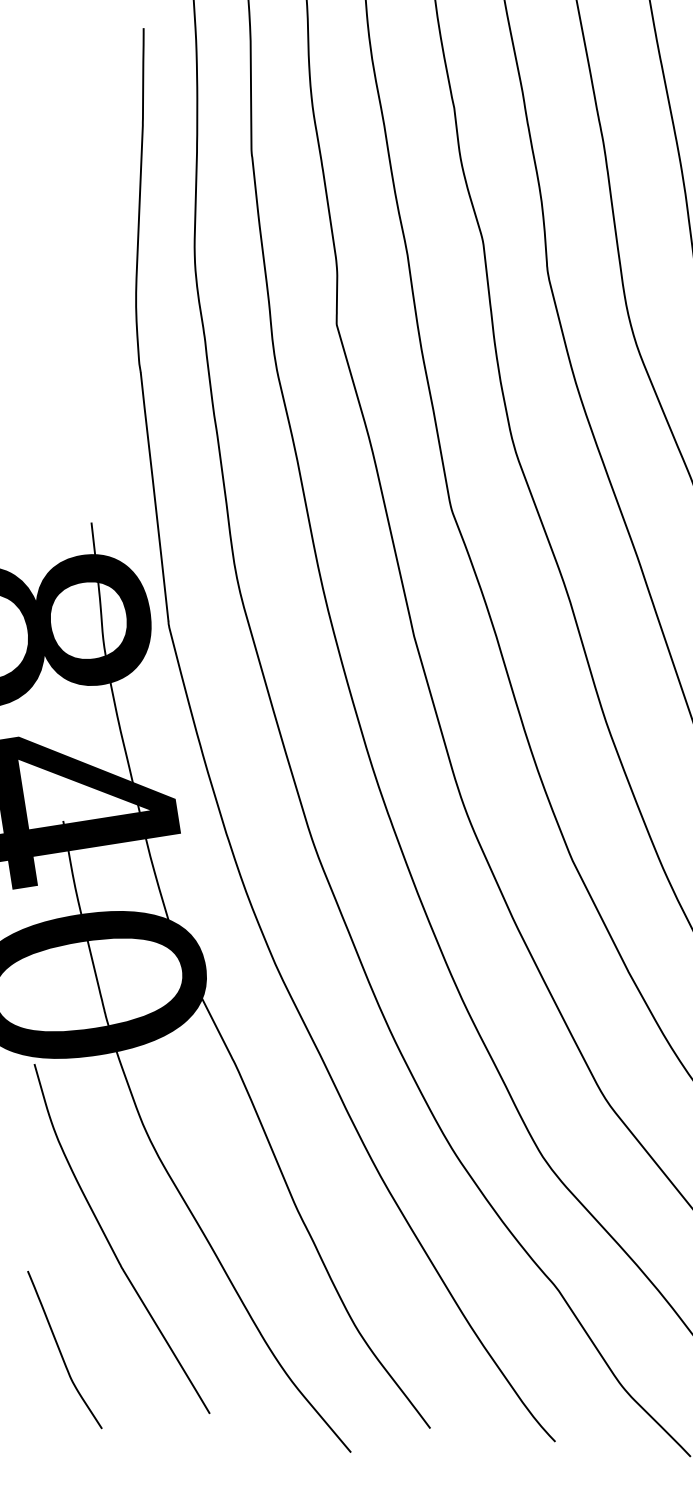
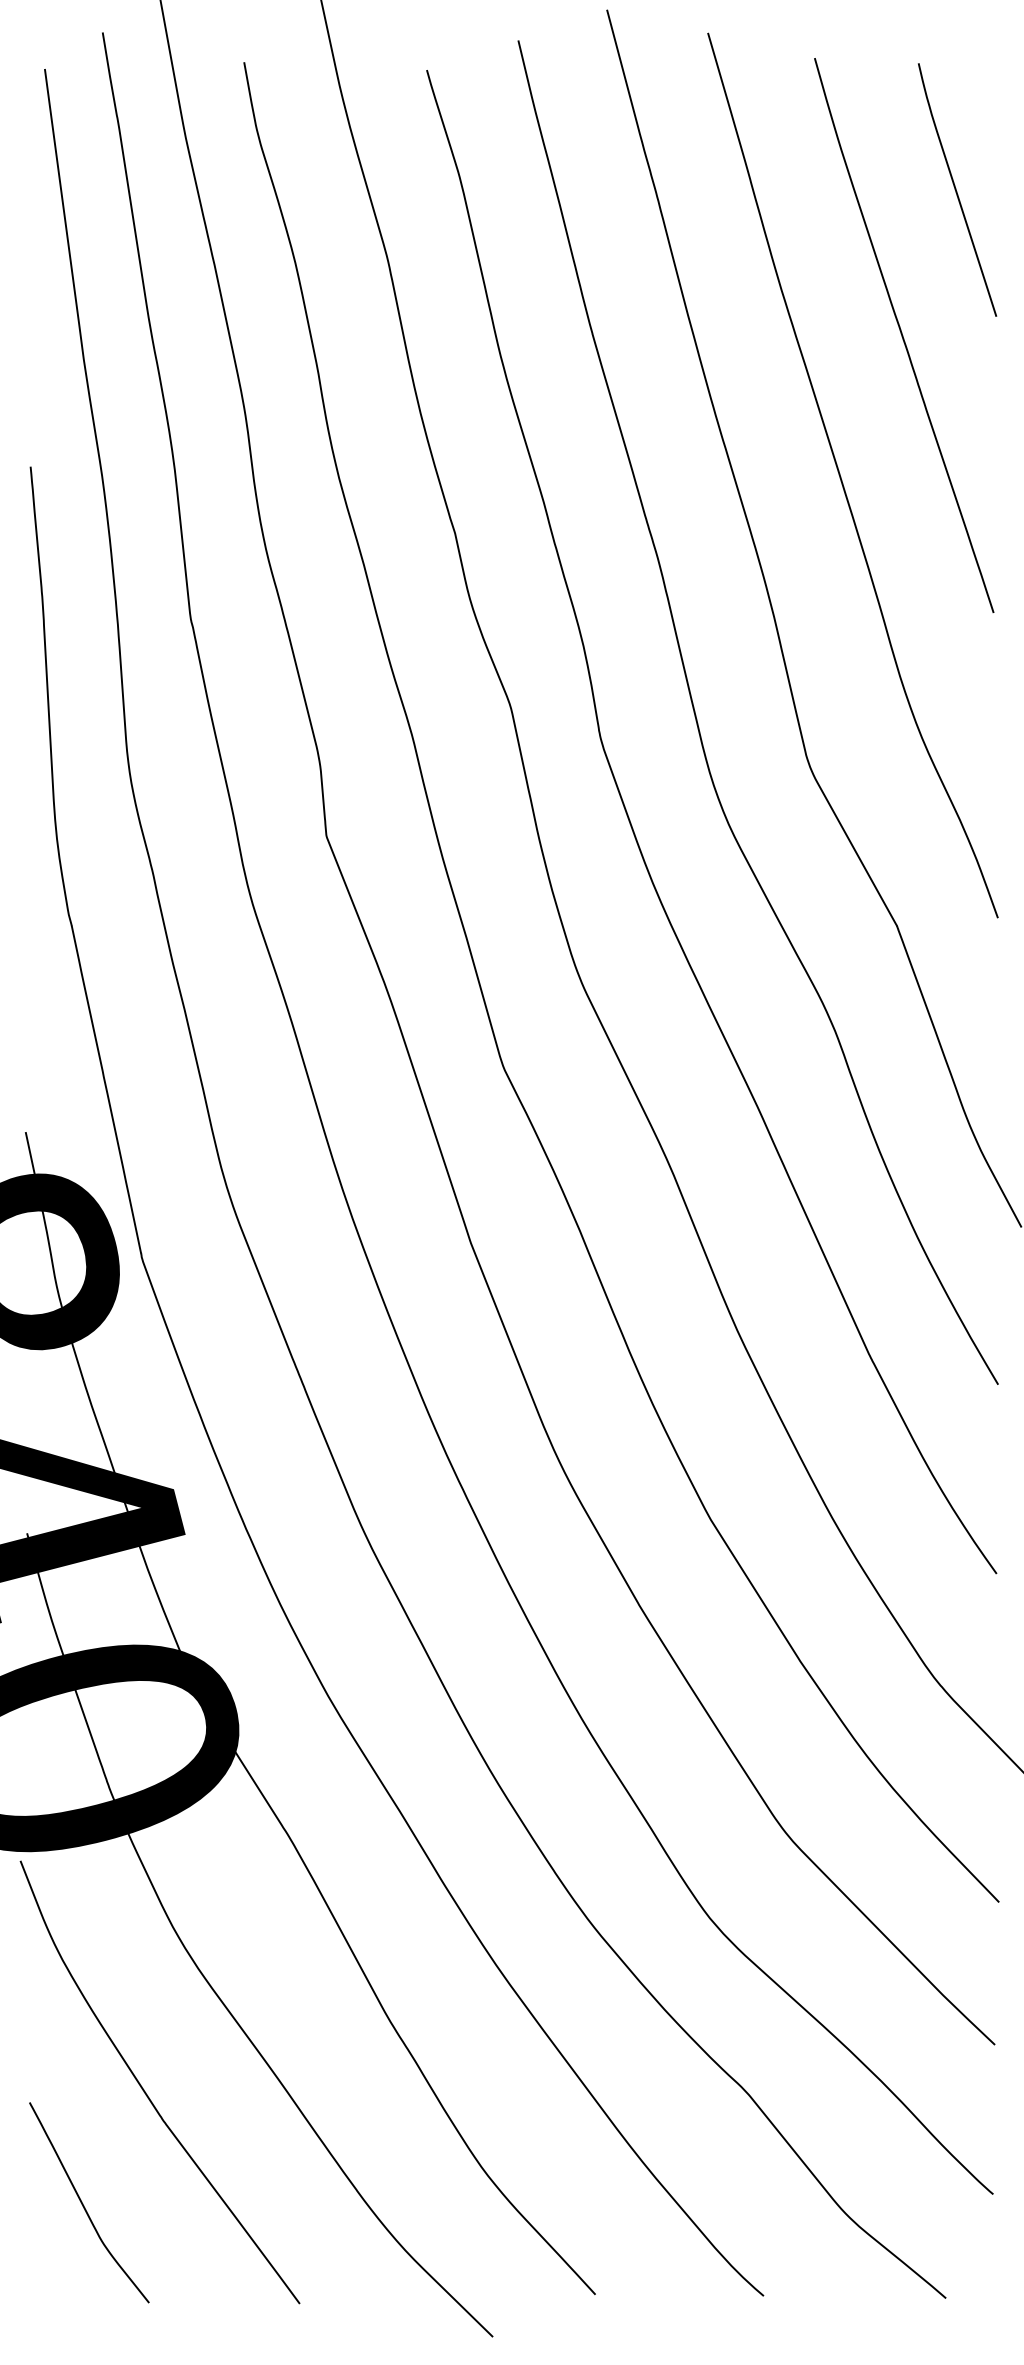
curve: (61, 1351) -> (84, 2205), moved

